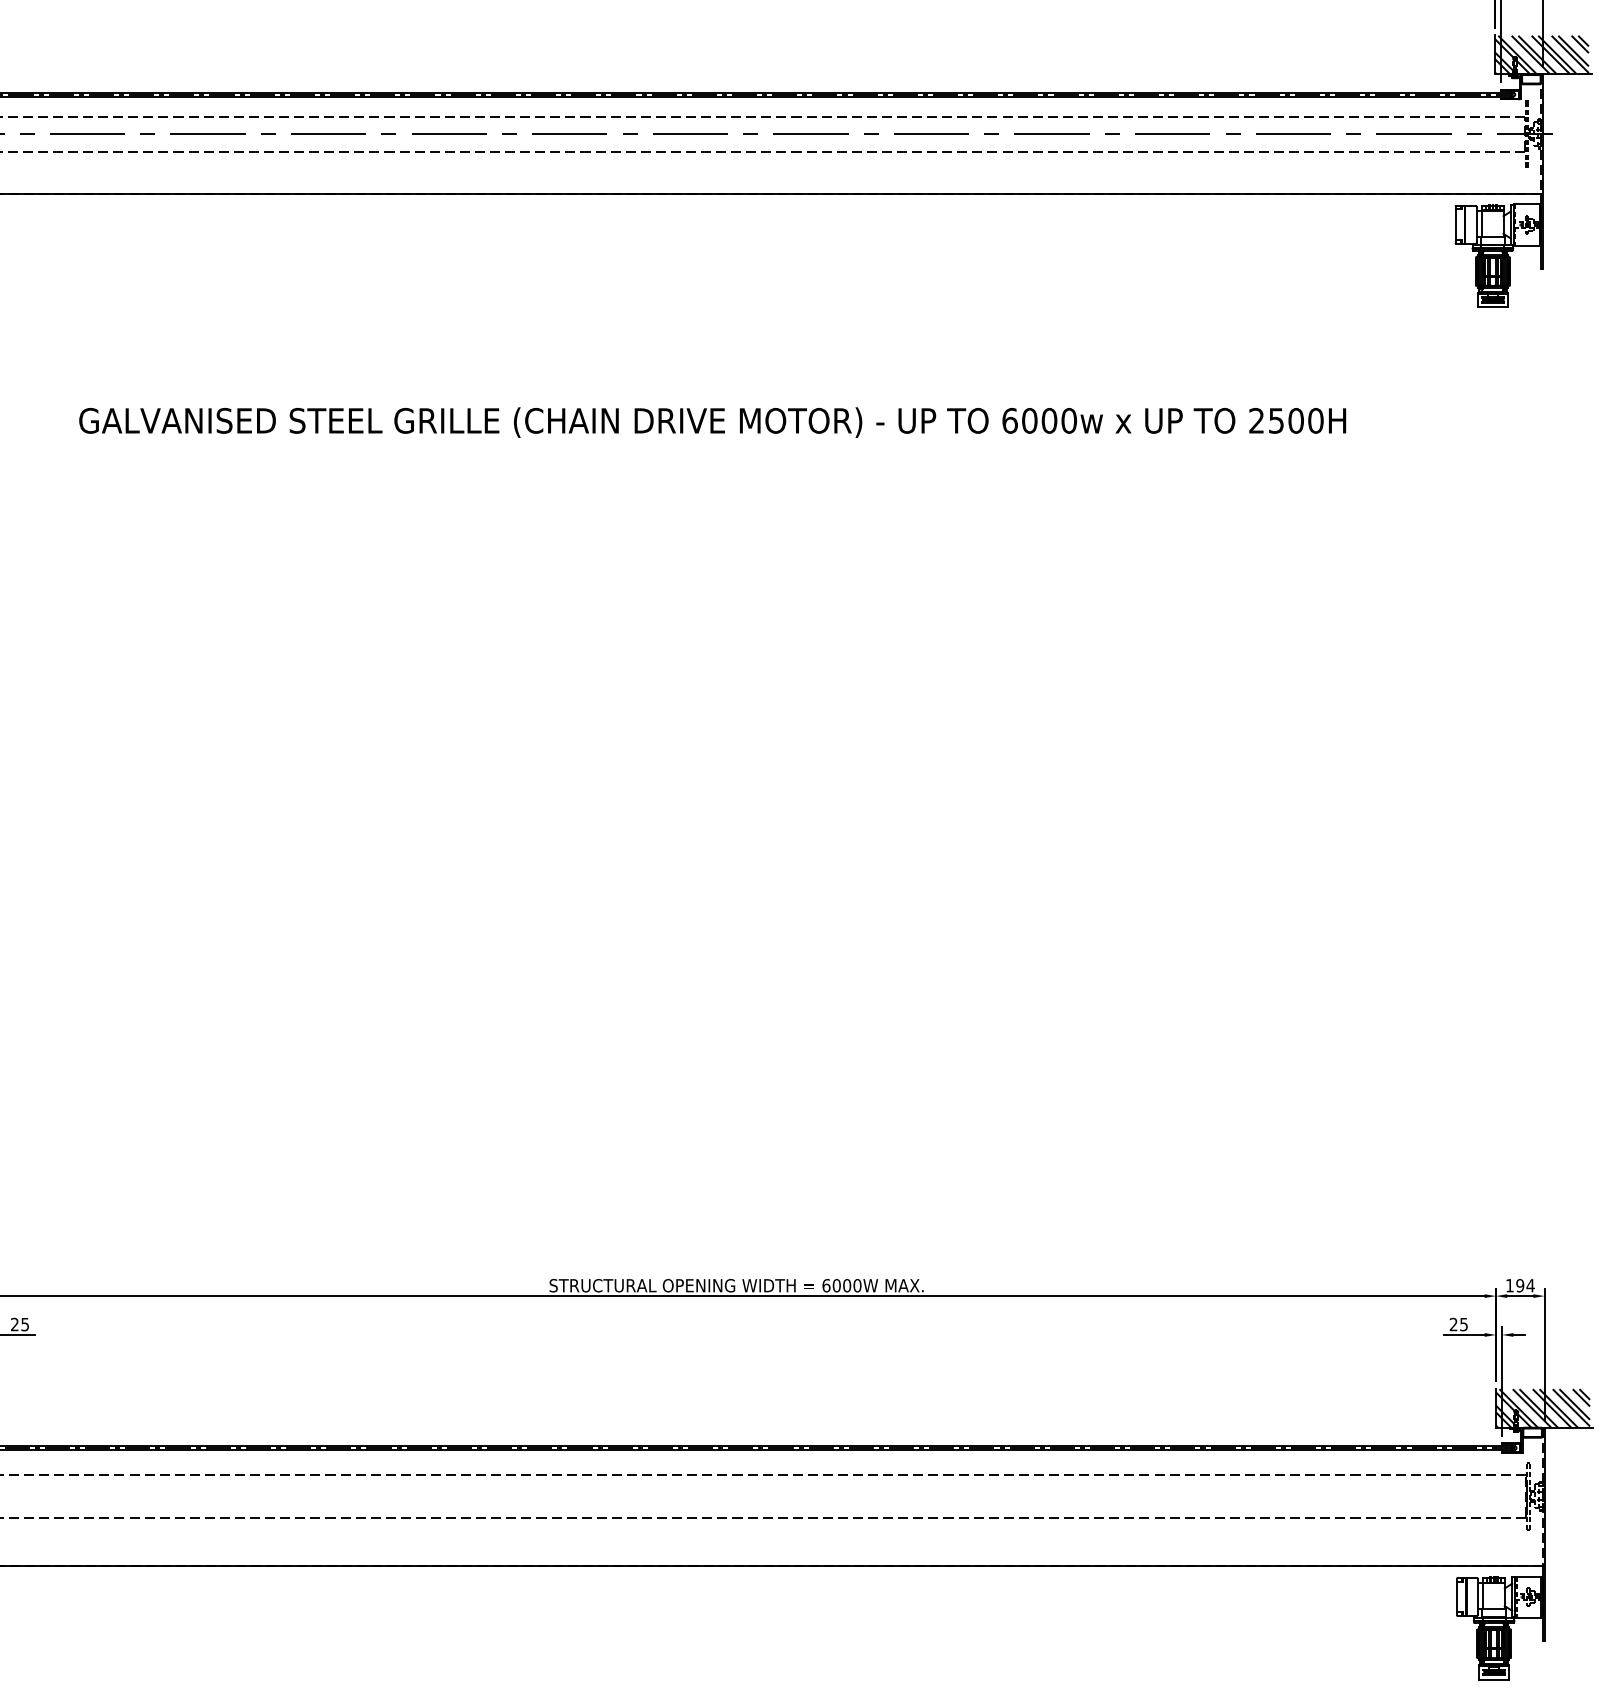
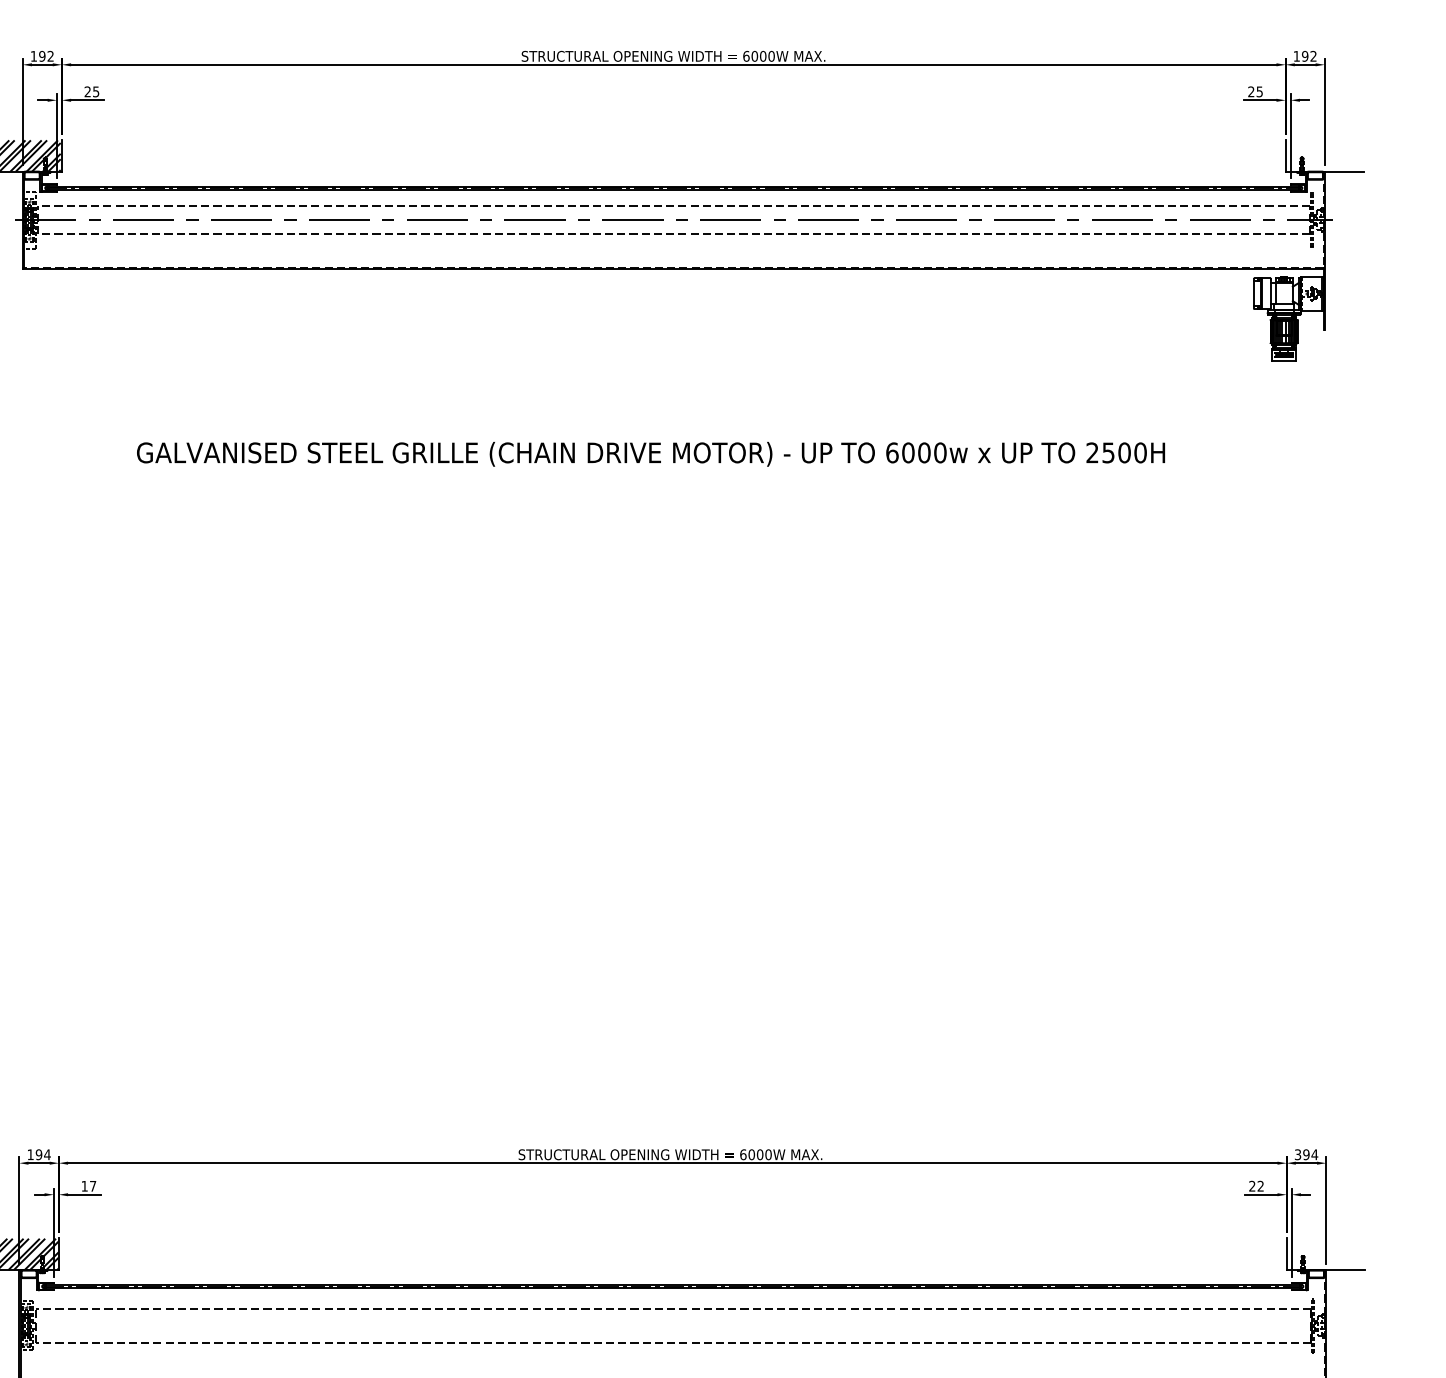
hatch: (1541, 54) -> (1323, 155), removed
text: (1509, 1285) -> (1297, 1154), 194 -> 394
text: (19, 1323) -> (88, 1185), 25 -> 17
text: (1463, 1323) -> (1260, 1185), 25 -> 22
hatch: (1542, 1408) -> (1324, 1254), removed

